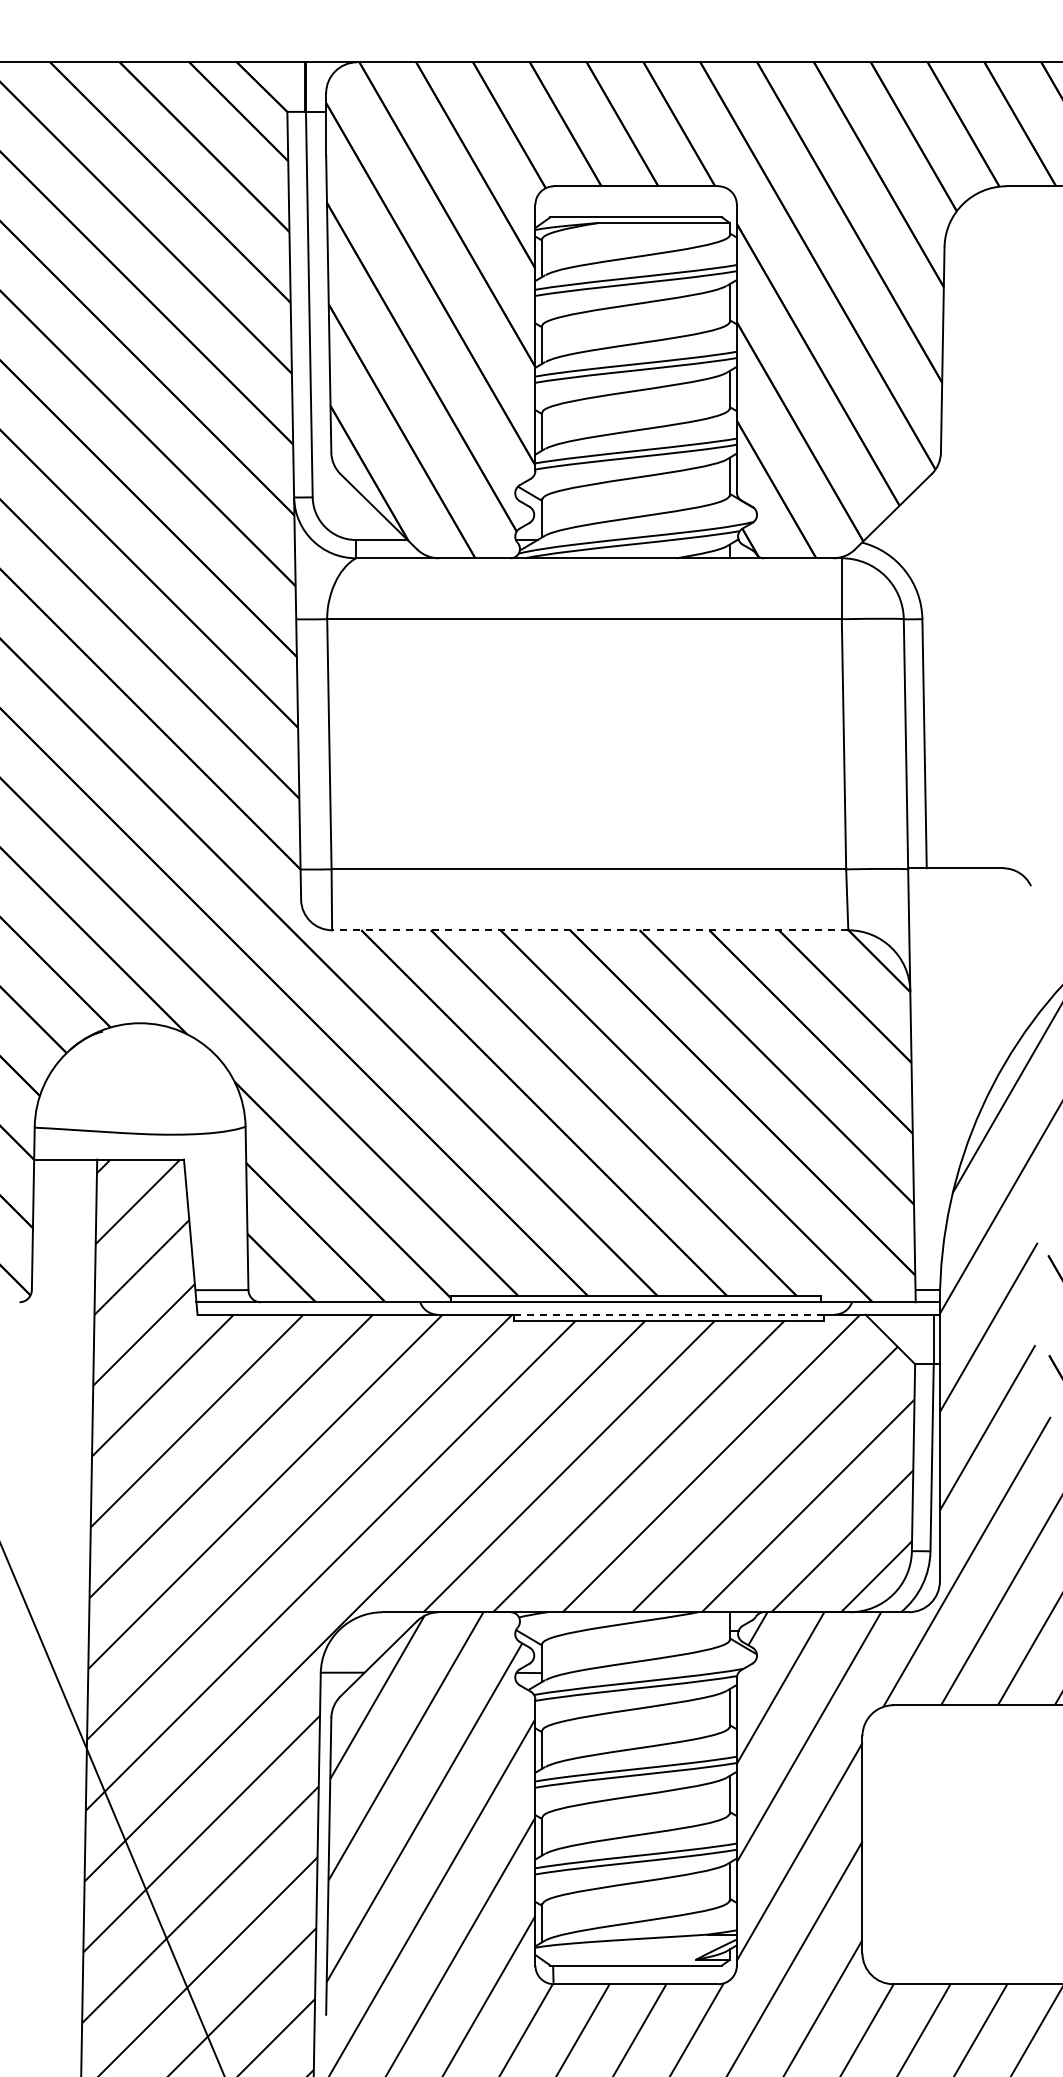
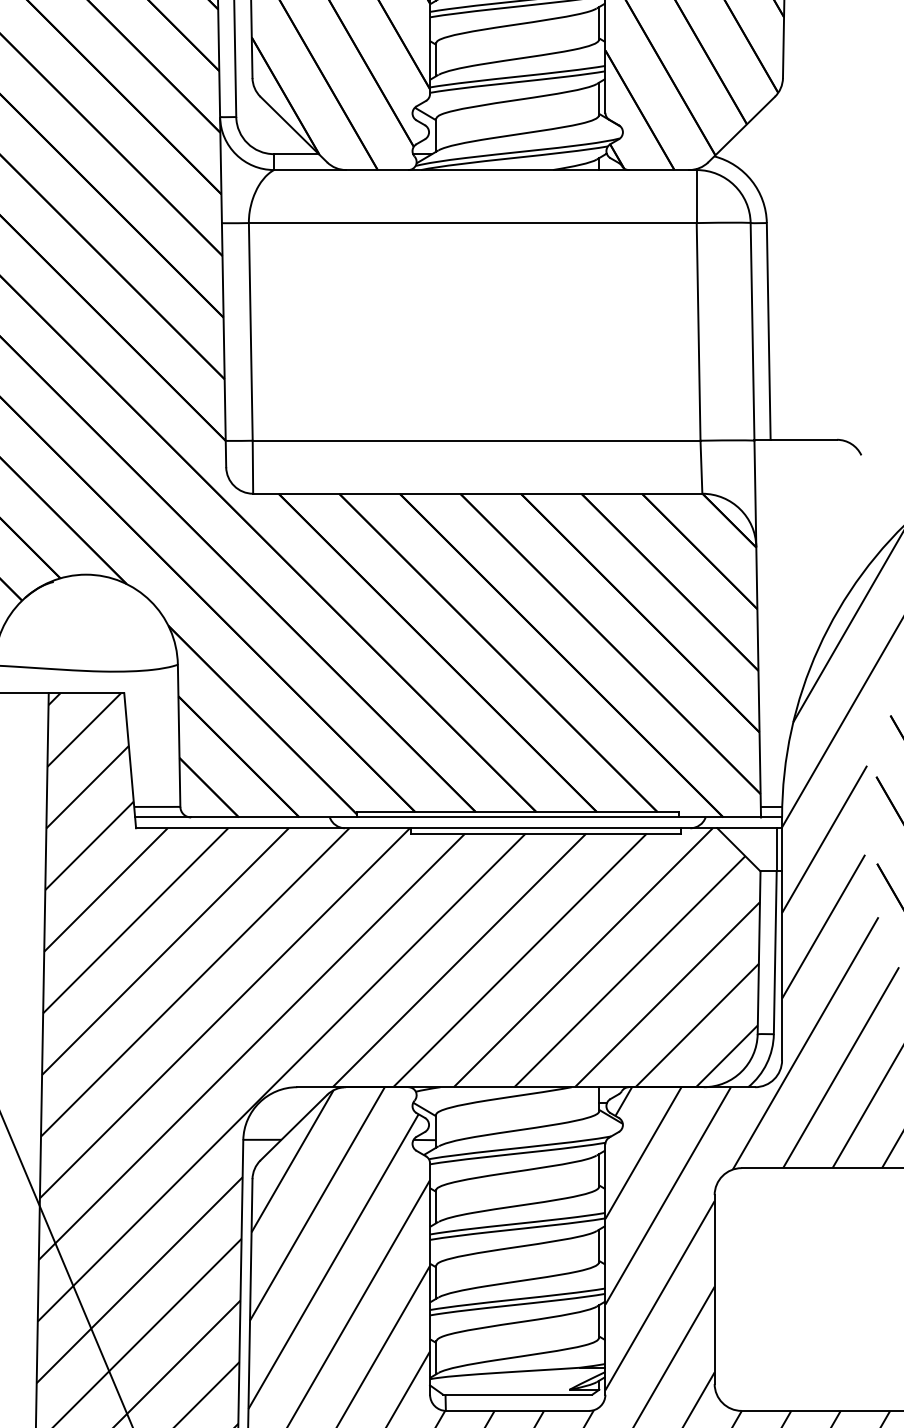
line: (589, 930) -> (477, 493), dashed -> solid
line: (668, 1314) -> (545, 828), dashed -> solid

